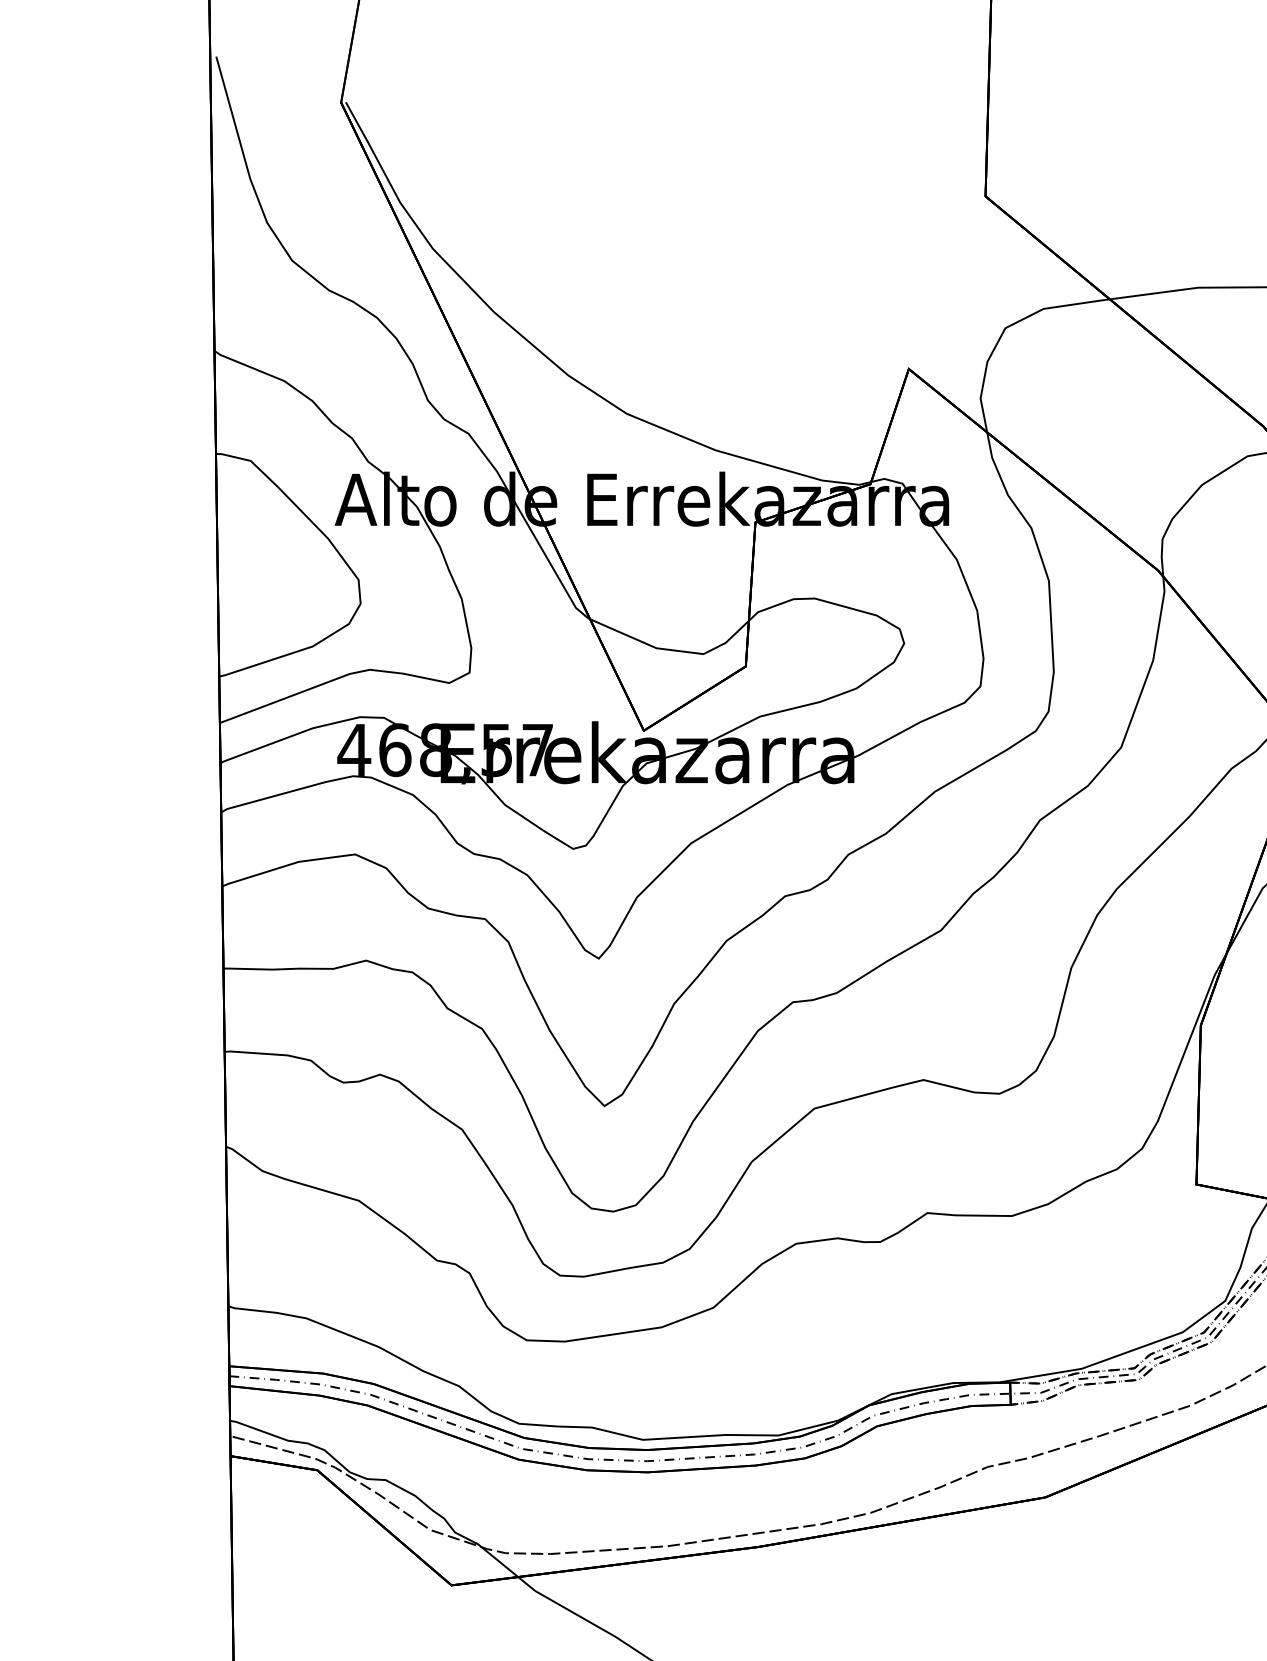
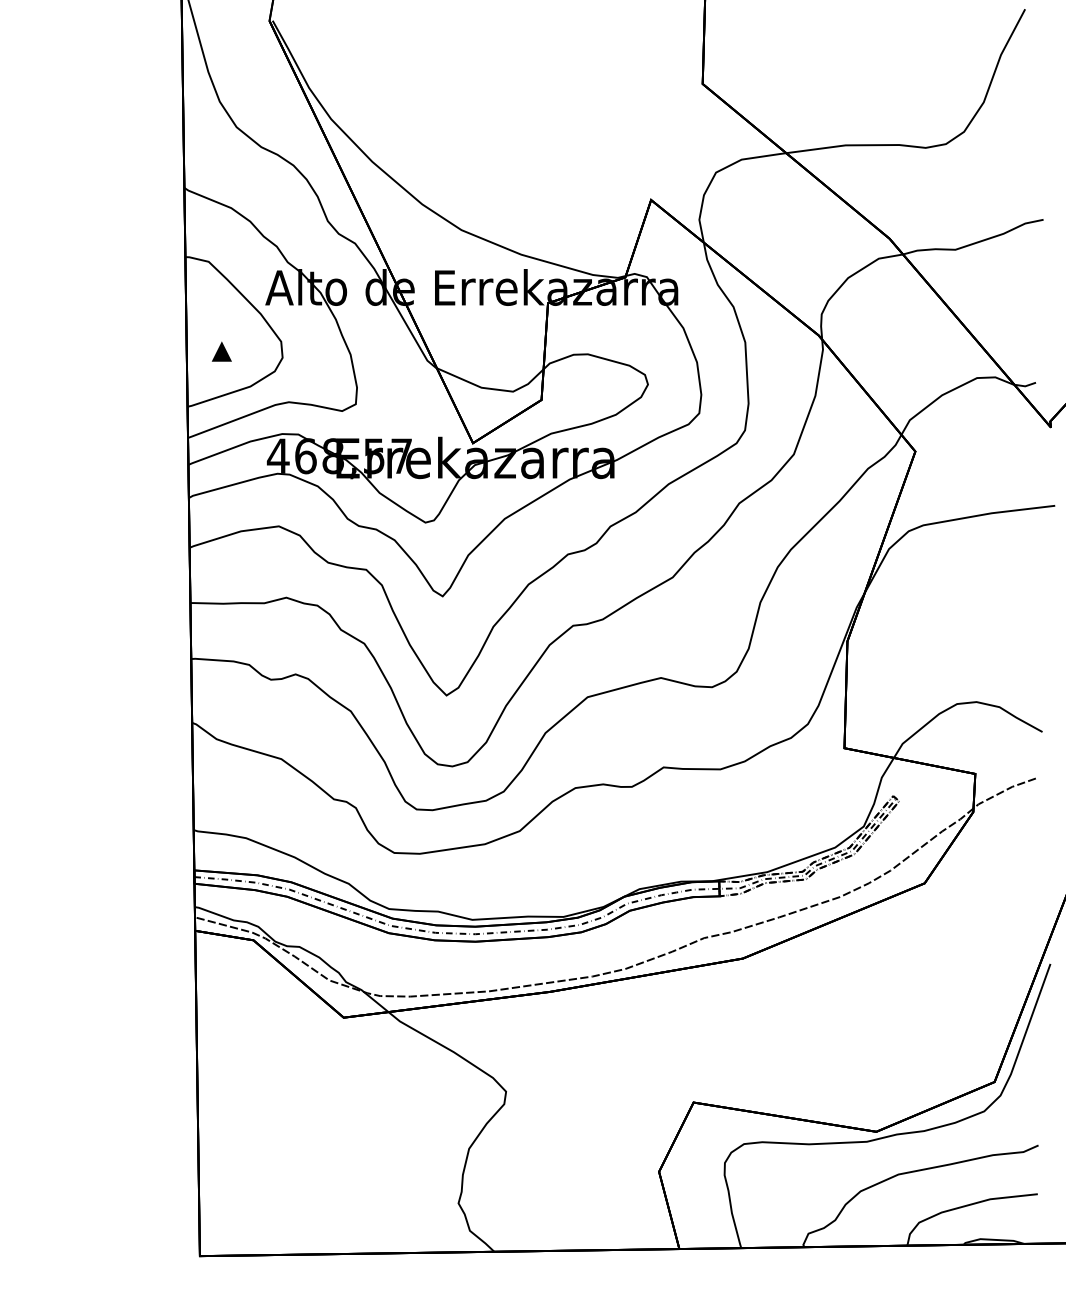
part: (269, 594) -> (221, 351), added

